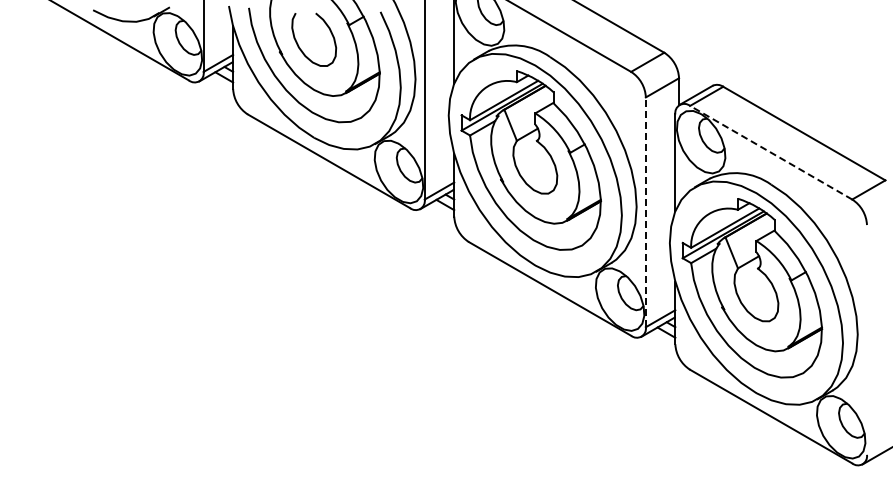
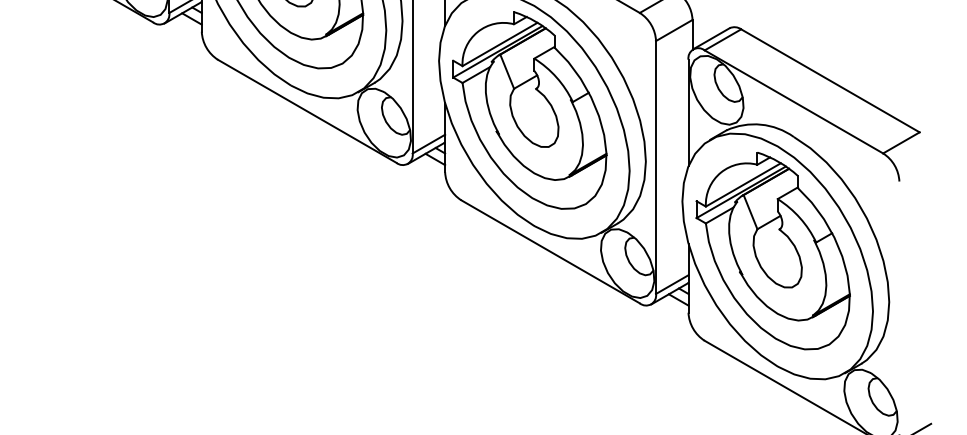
line: (771, 152) -> (794, 101), dashed -> solid
line: (645, 212) -> (655, 167), dashed -> solid

